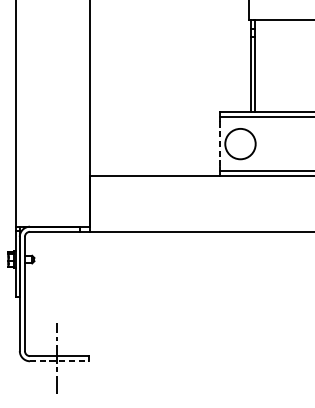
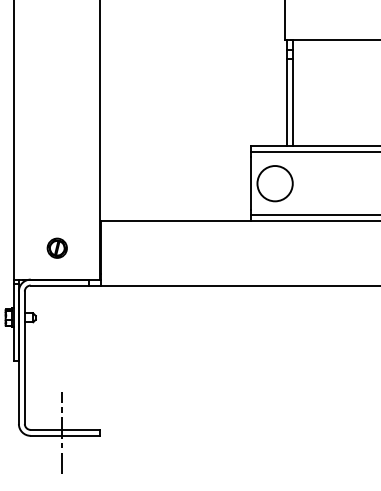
line: (219, 144) -> (250, 184), dashed -> solid
part: (52, 199) -> (56, 247), added
line: (59, 360) -> (65, 435), dashed -> solid

